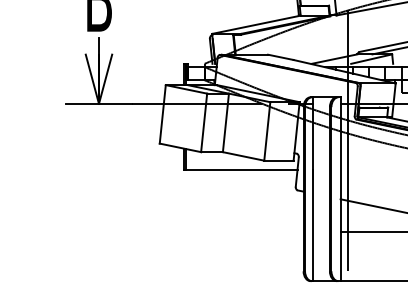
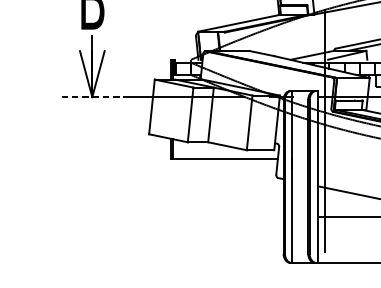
line: (98, 103) -> (91, 96), solid -> dashed

